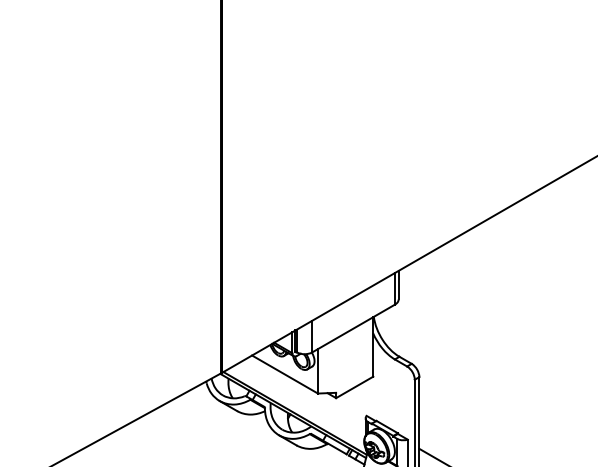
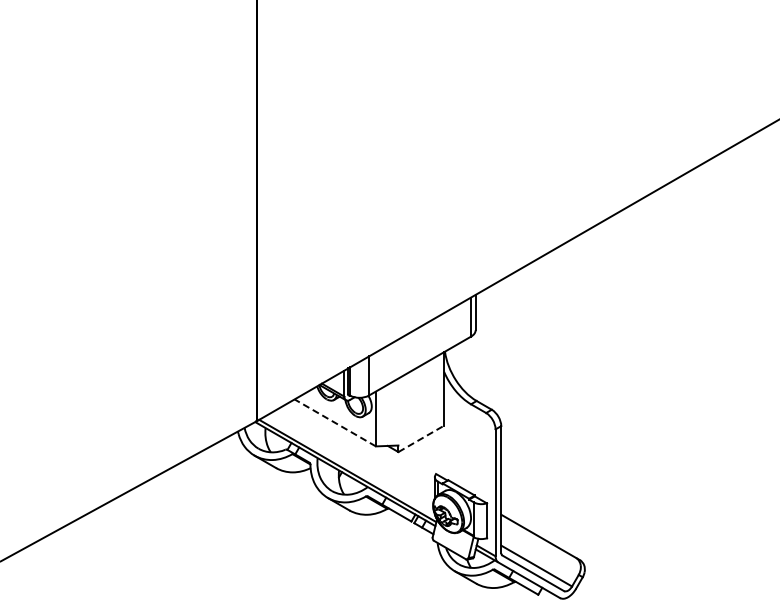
line: (285, 374) -> (335, 422), solid -> dashed
line: (354, 387) -> (421, 438), solid -> dashed

